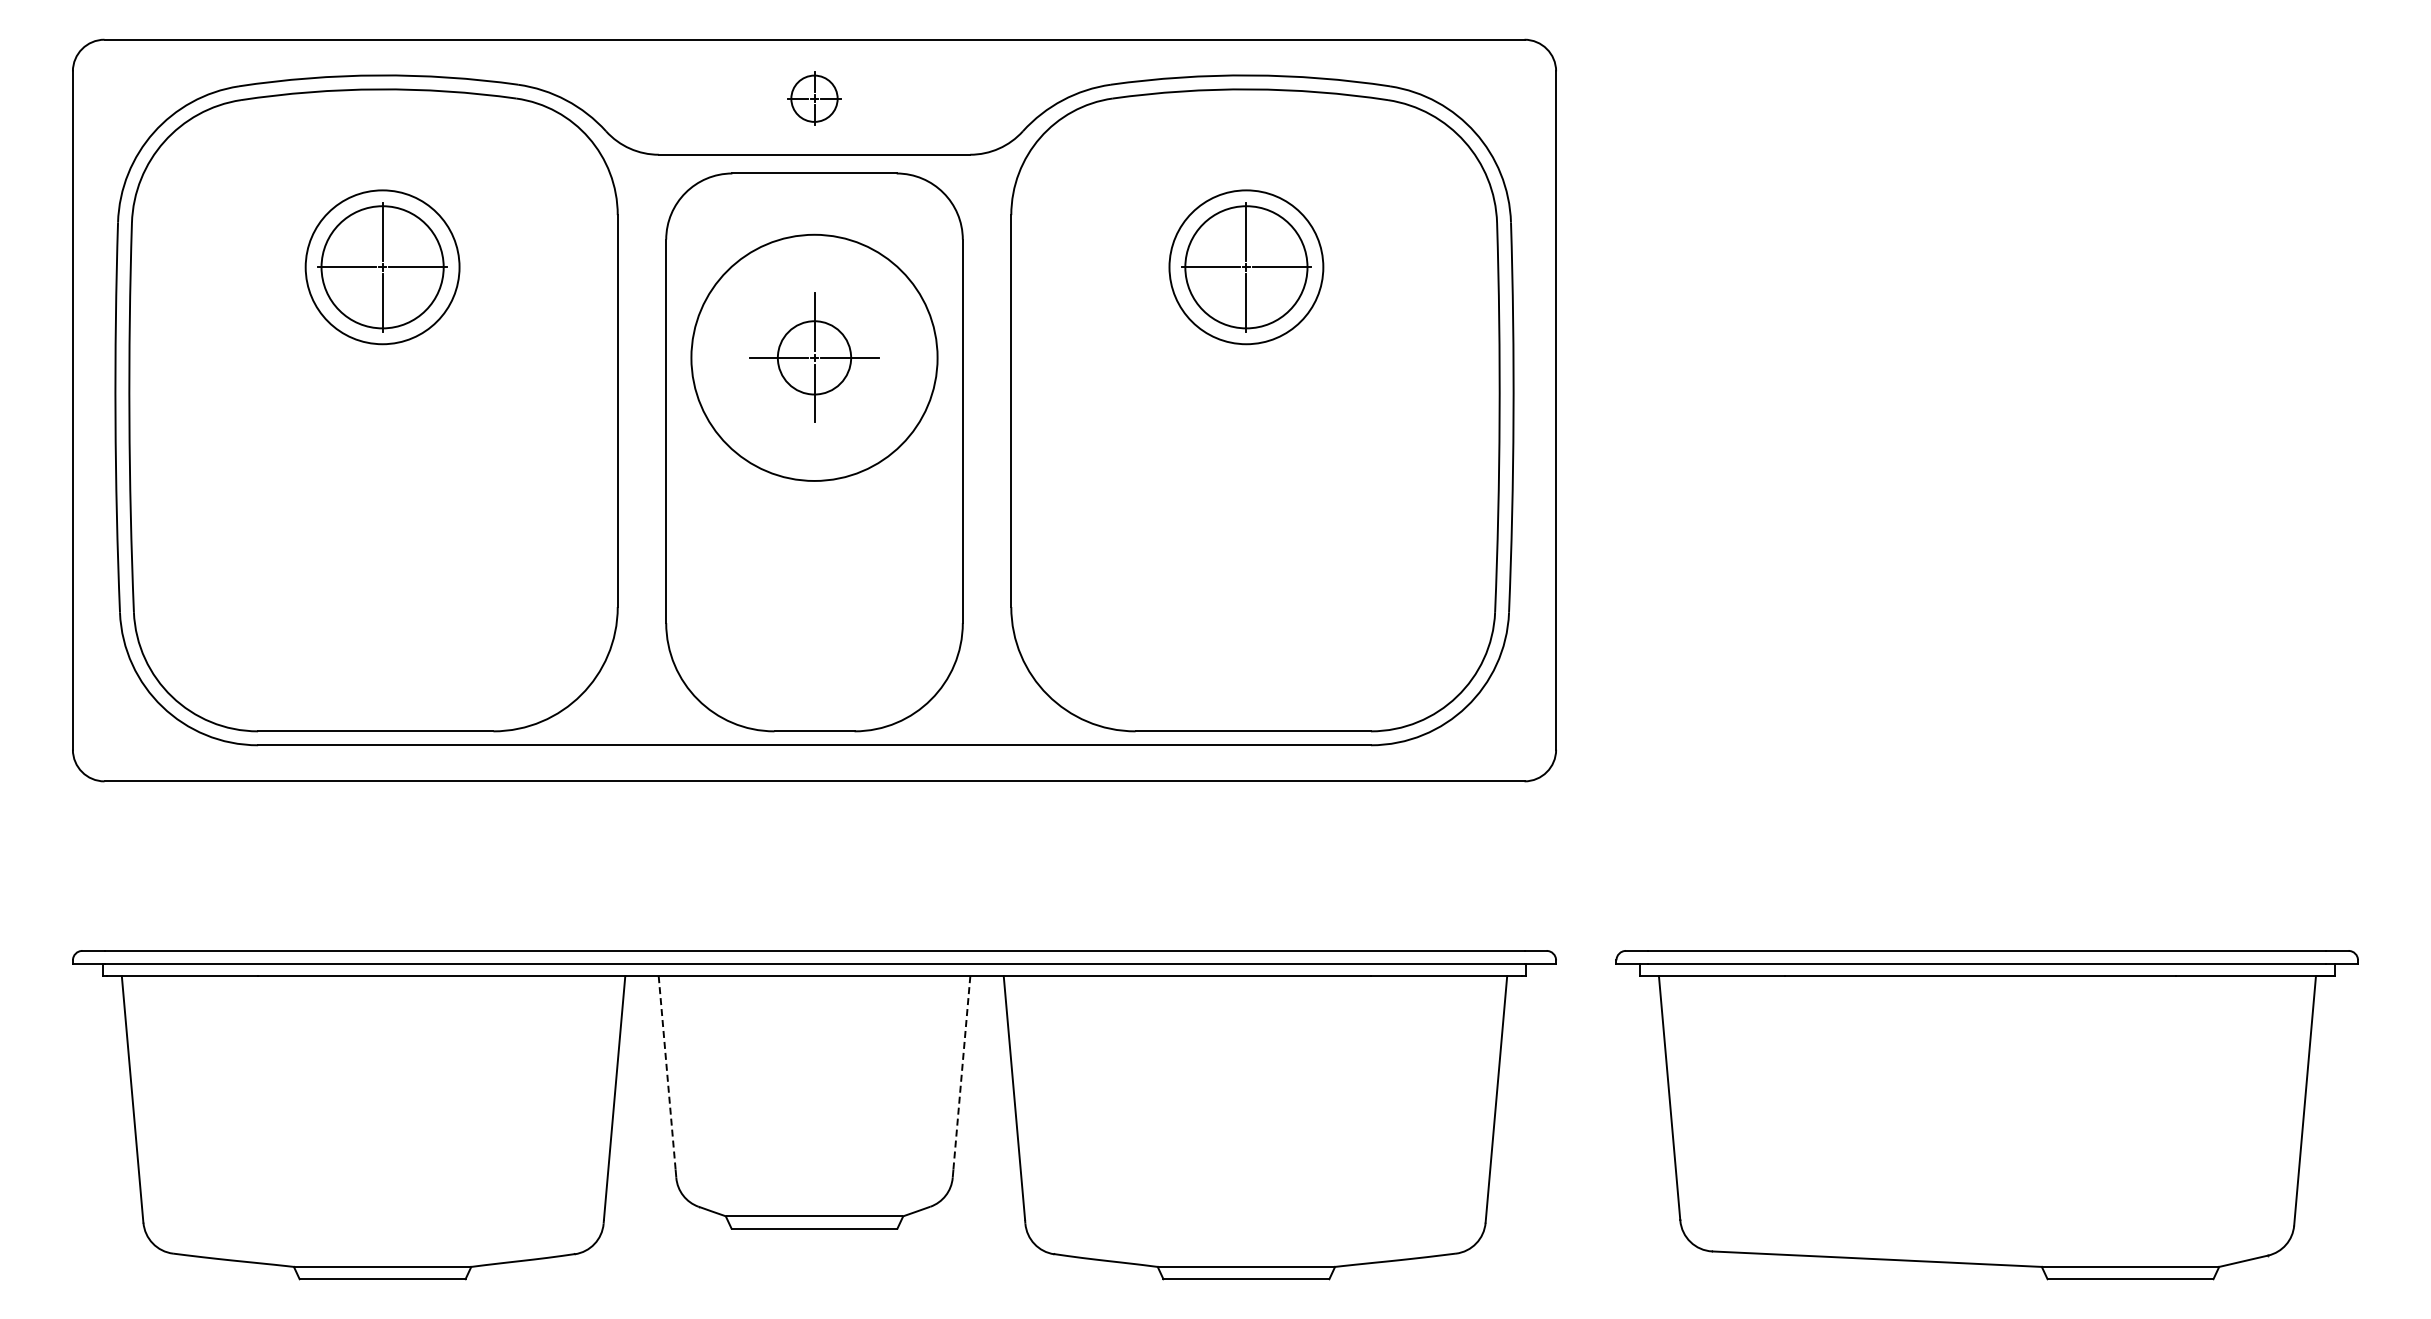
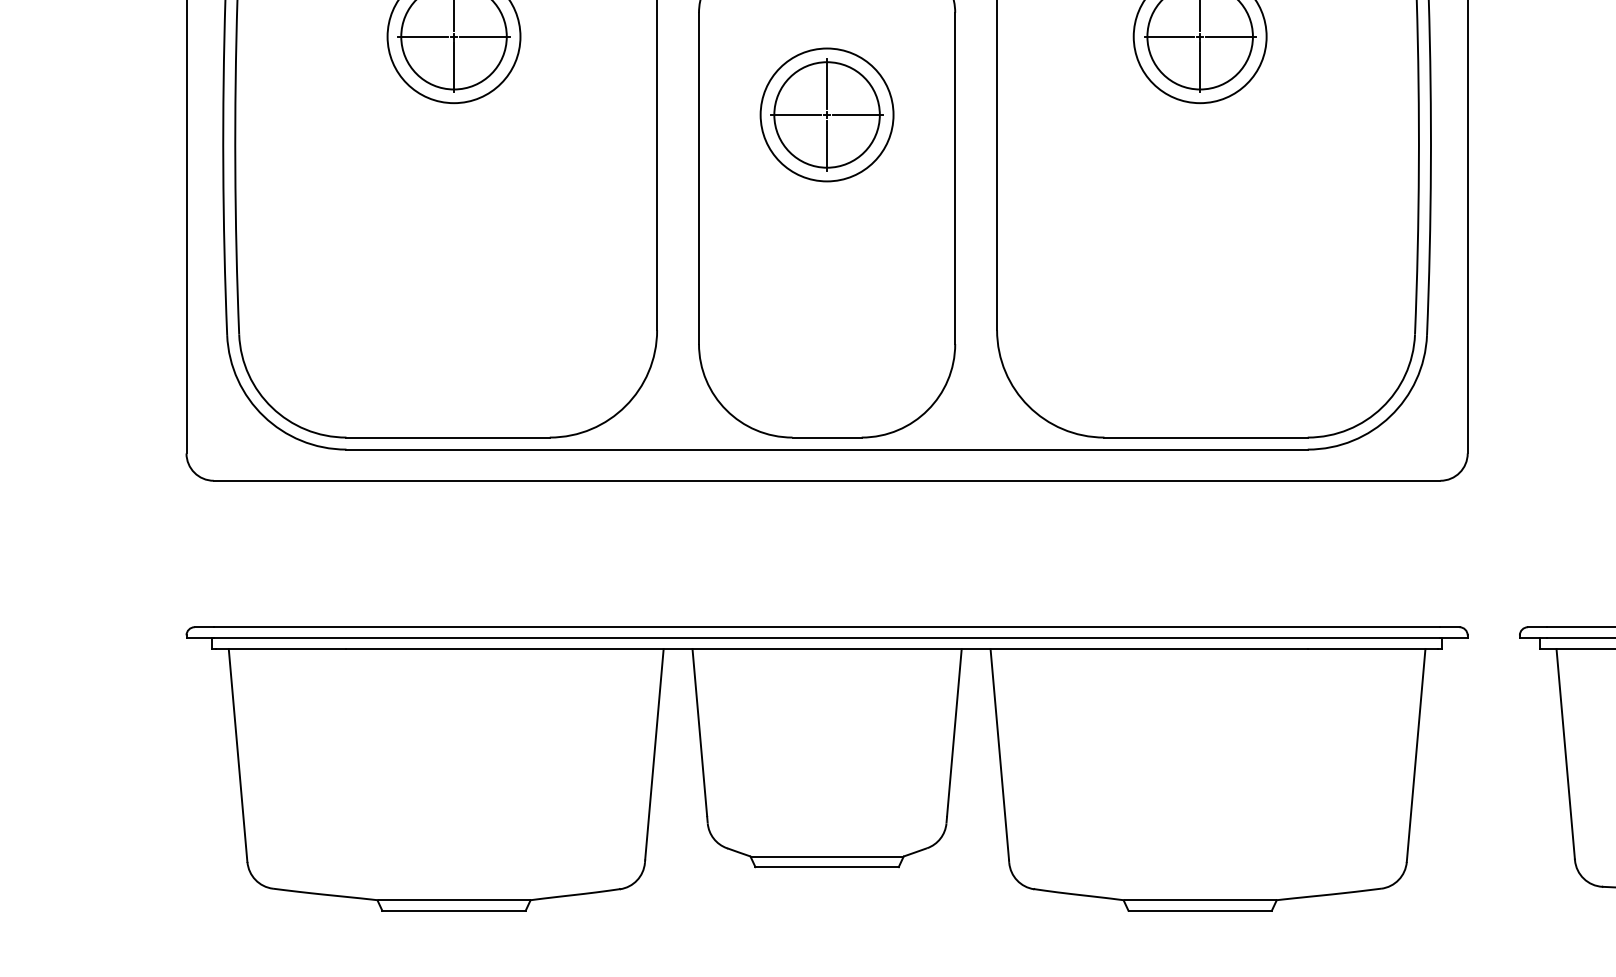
circle: (814, 357) -> (827, 114), size x0.62
circle: (814, 357) -> (827, 114), size x1.67
line: (667, 1073) -> (700, 733), dashed -> solid
line: (961, 1073) -> (954, 733), dashed -> solid

